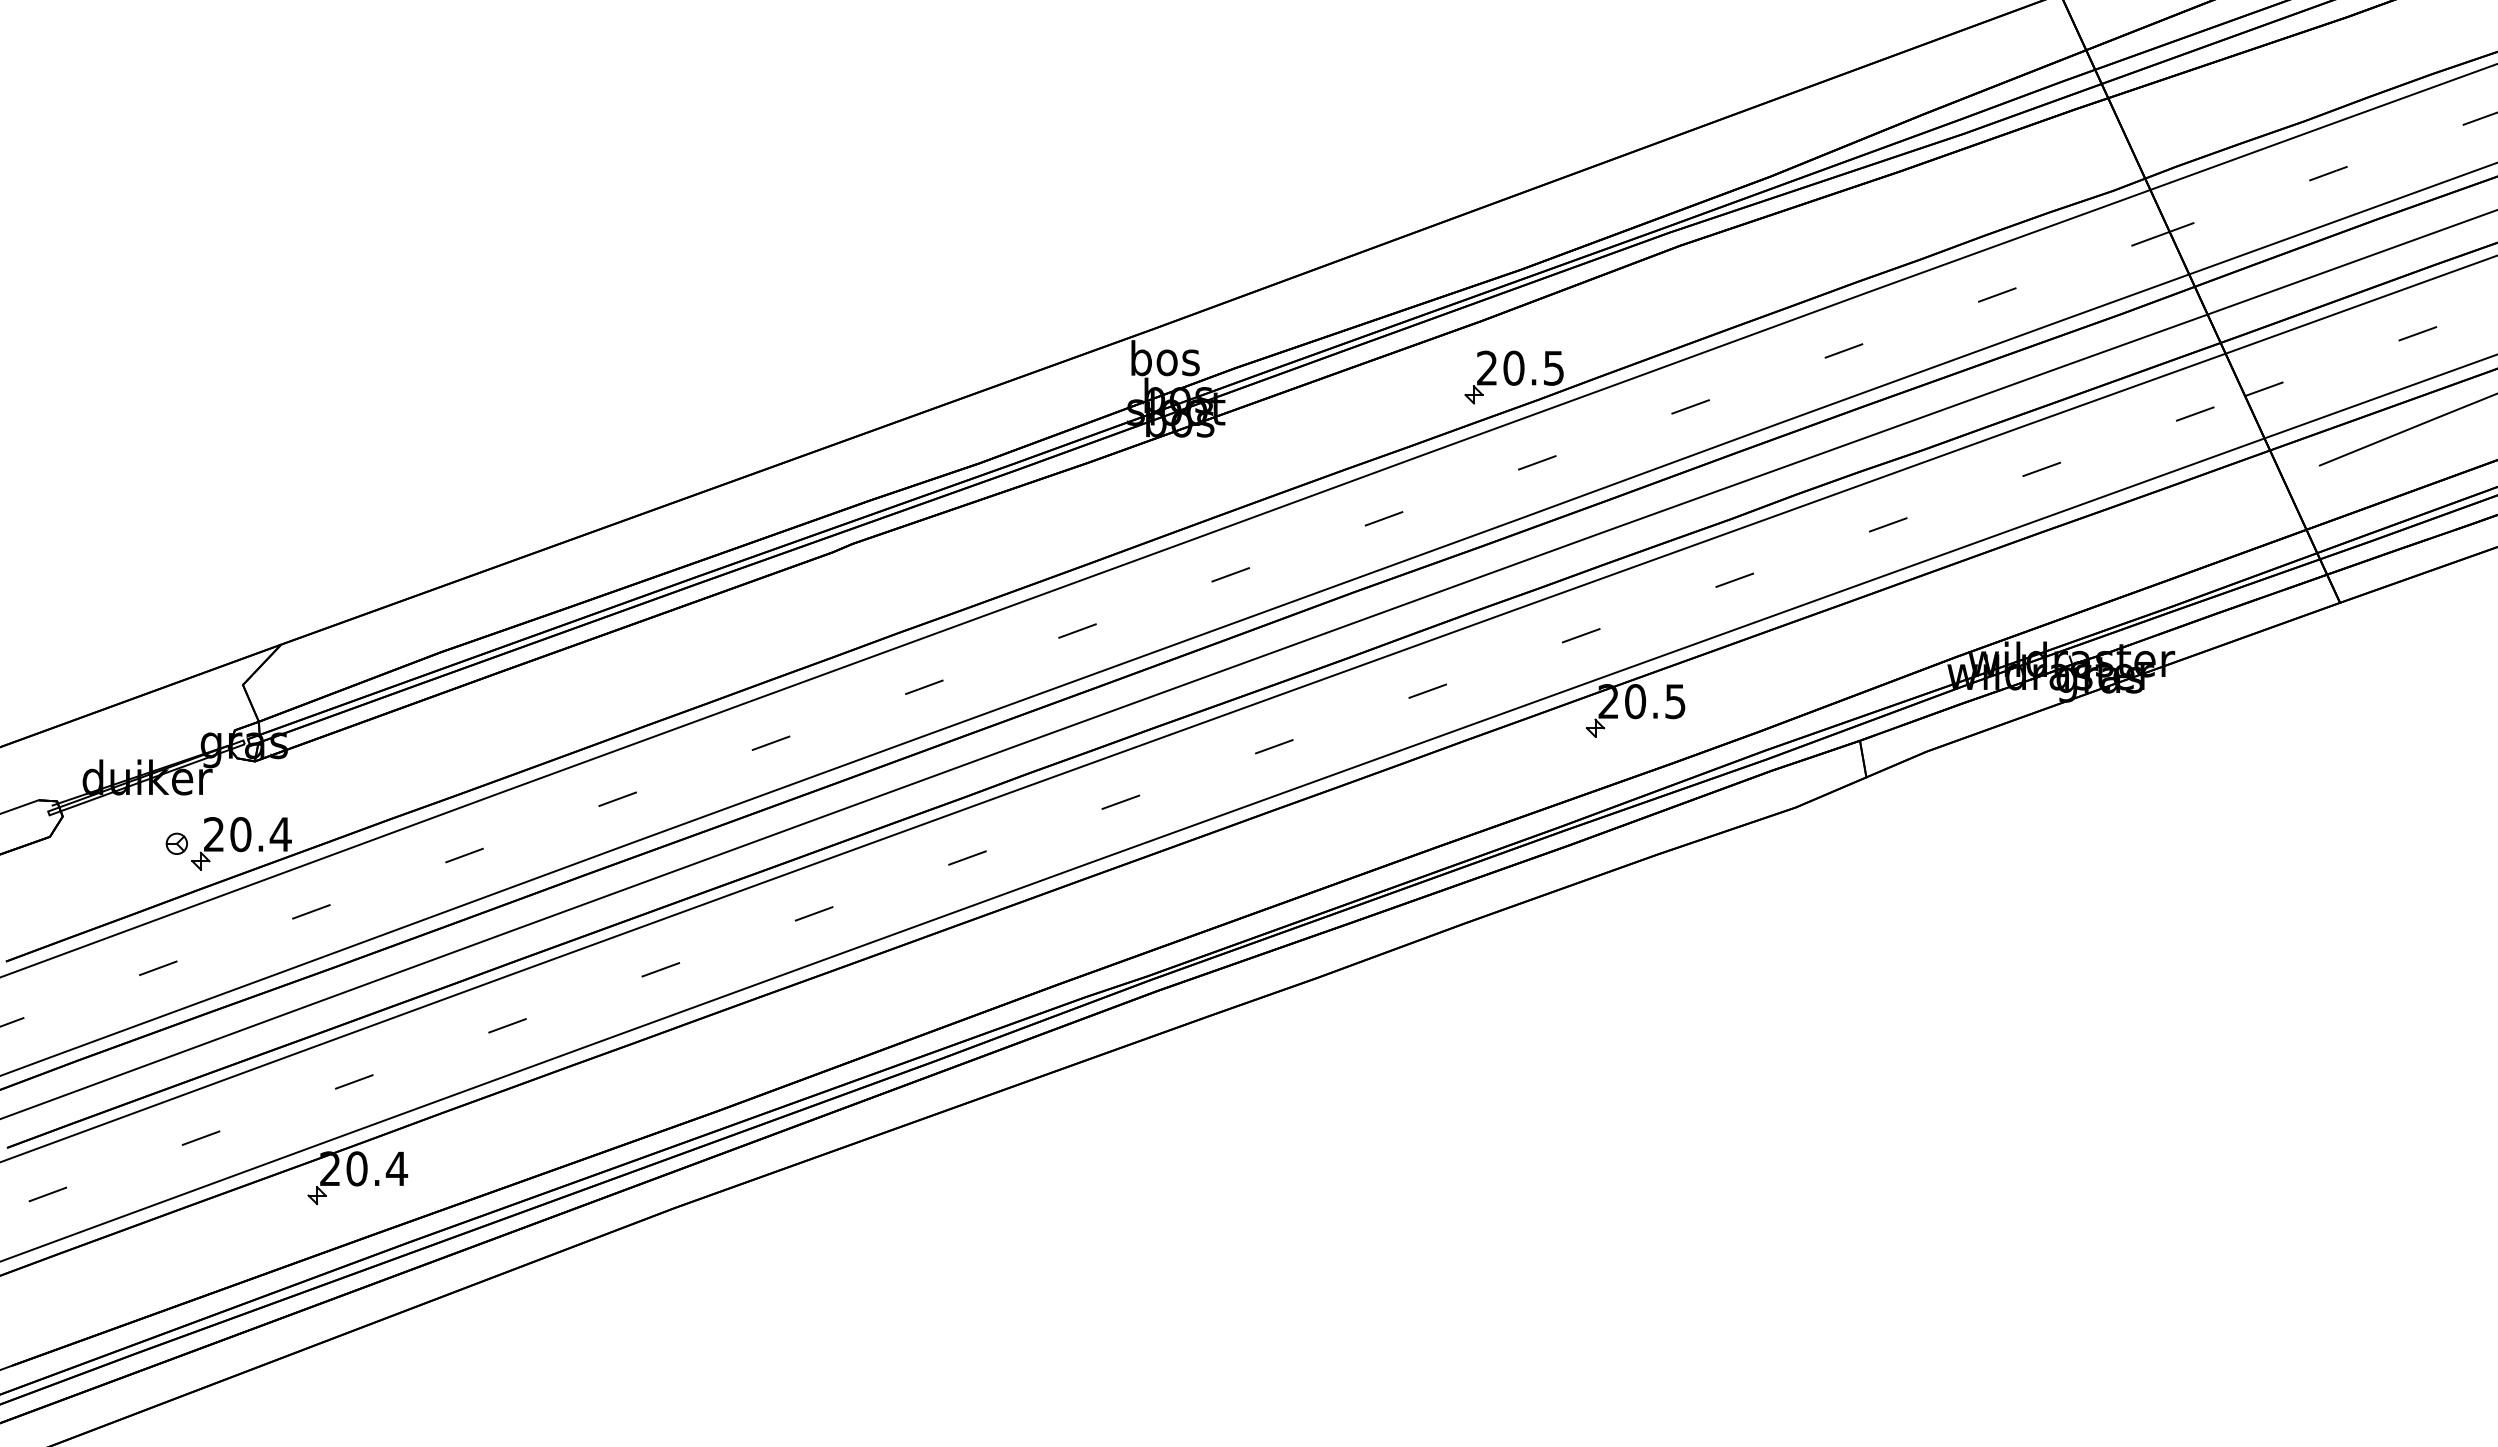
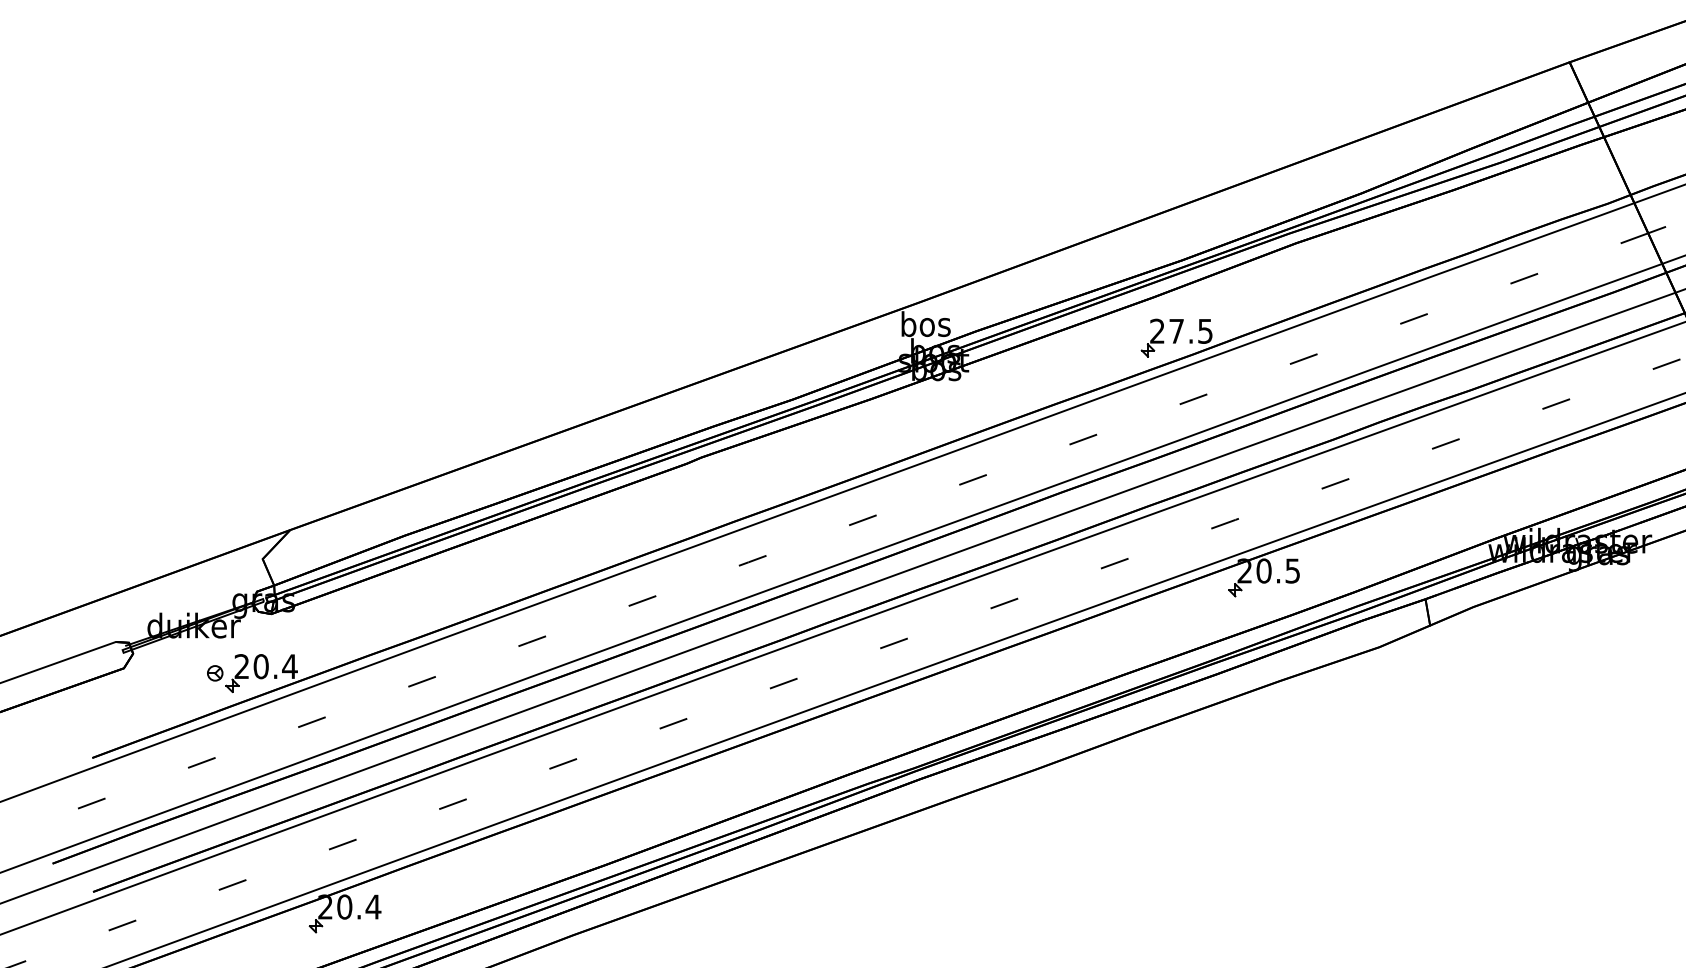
text: (1513, 367) -> (1176, 330), 20.5 -> 27.5

